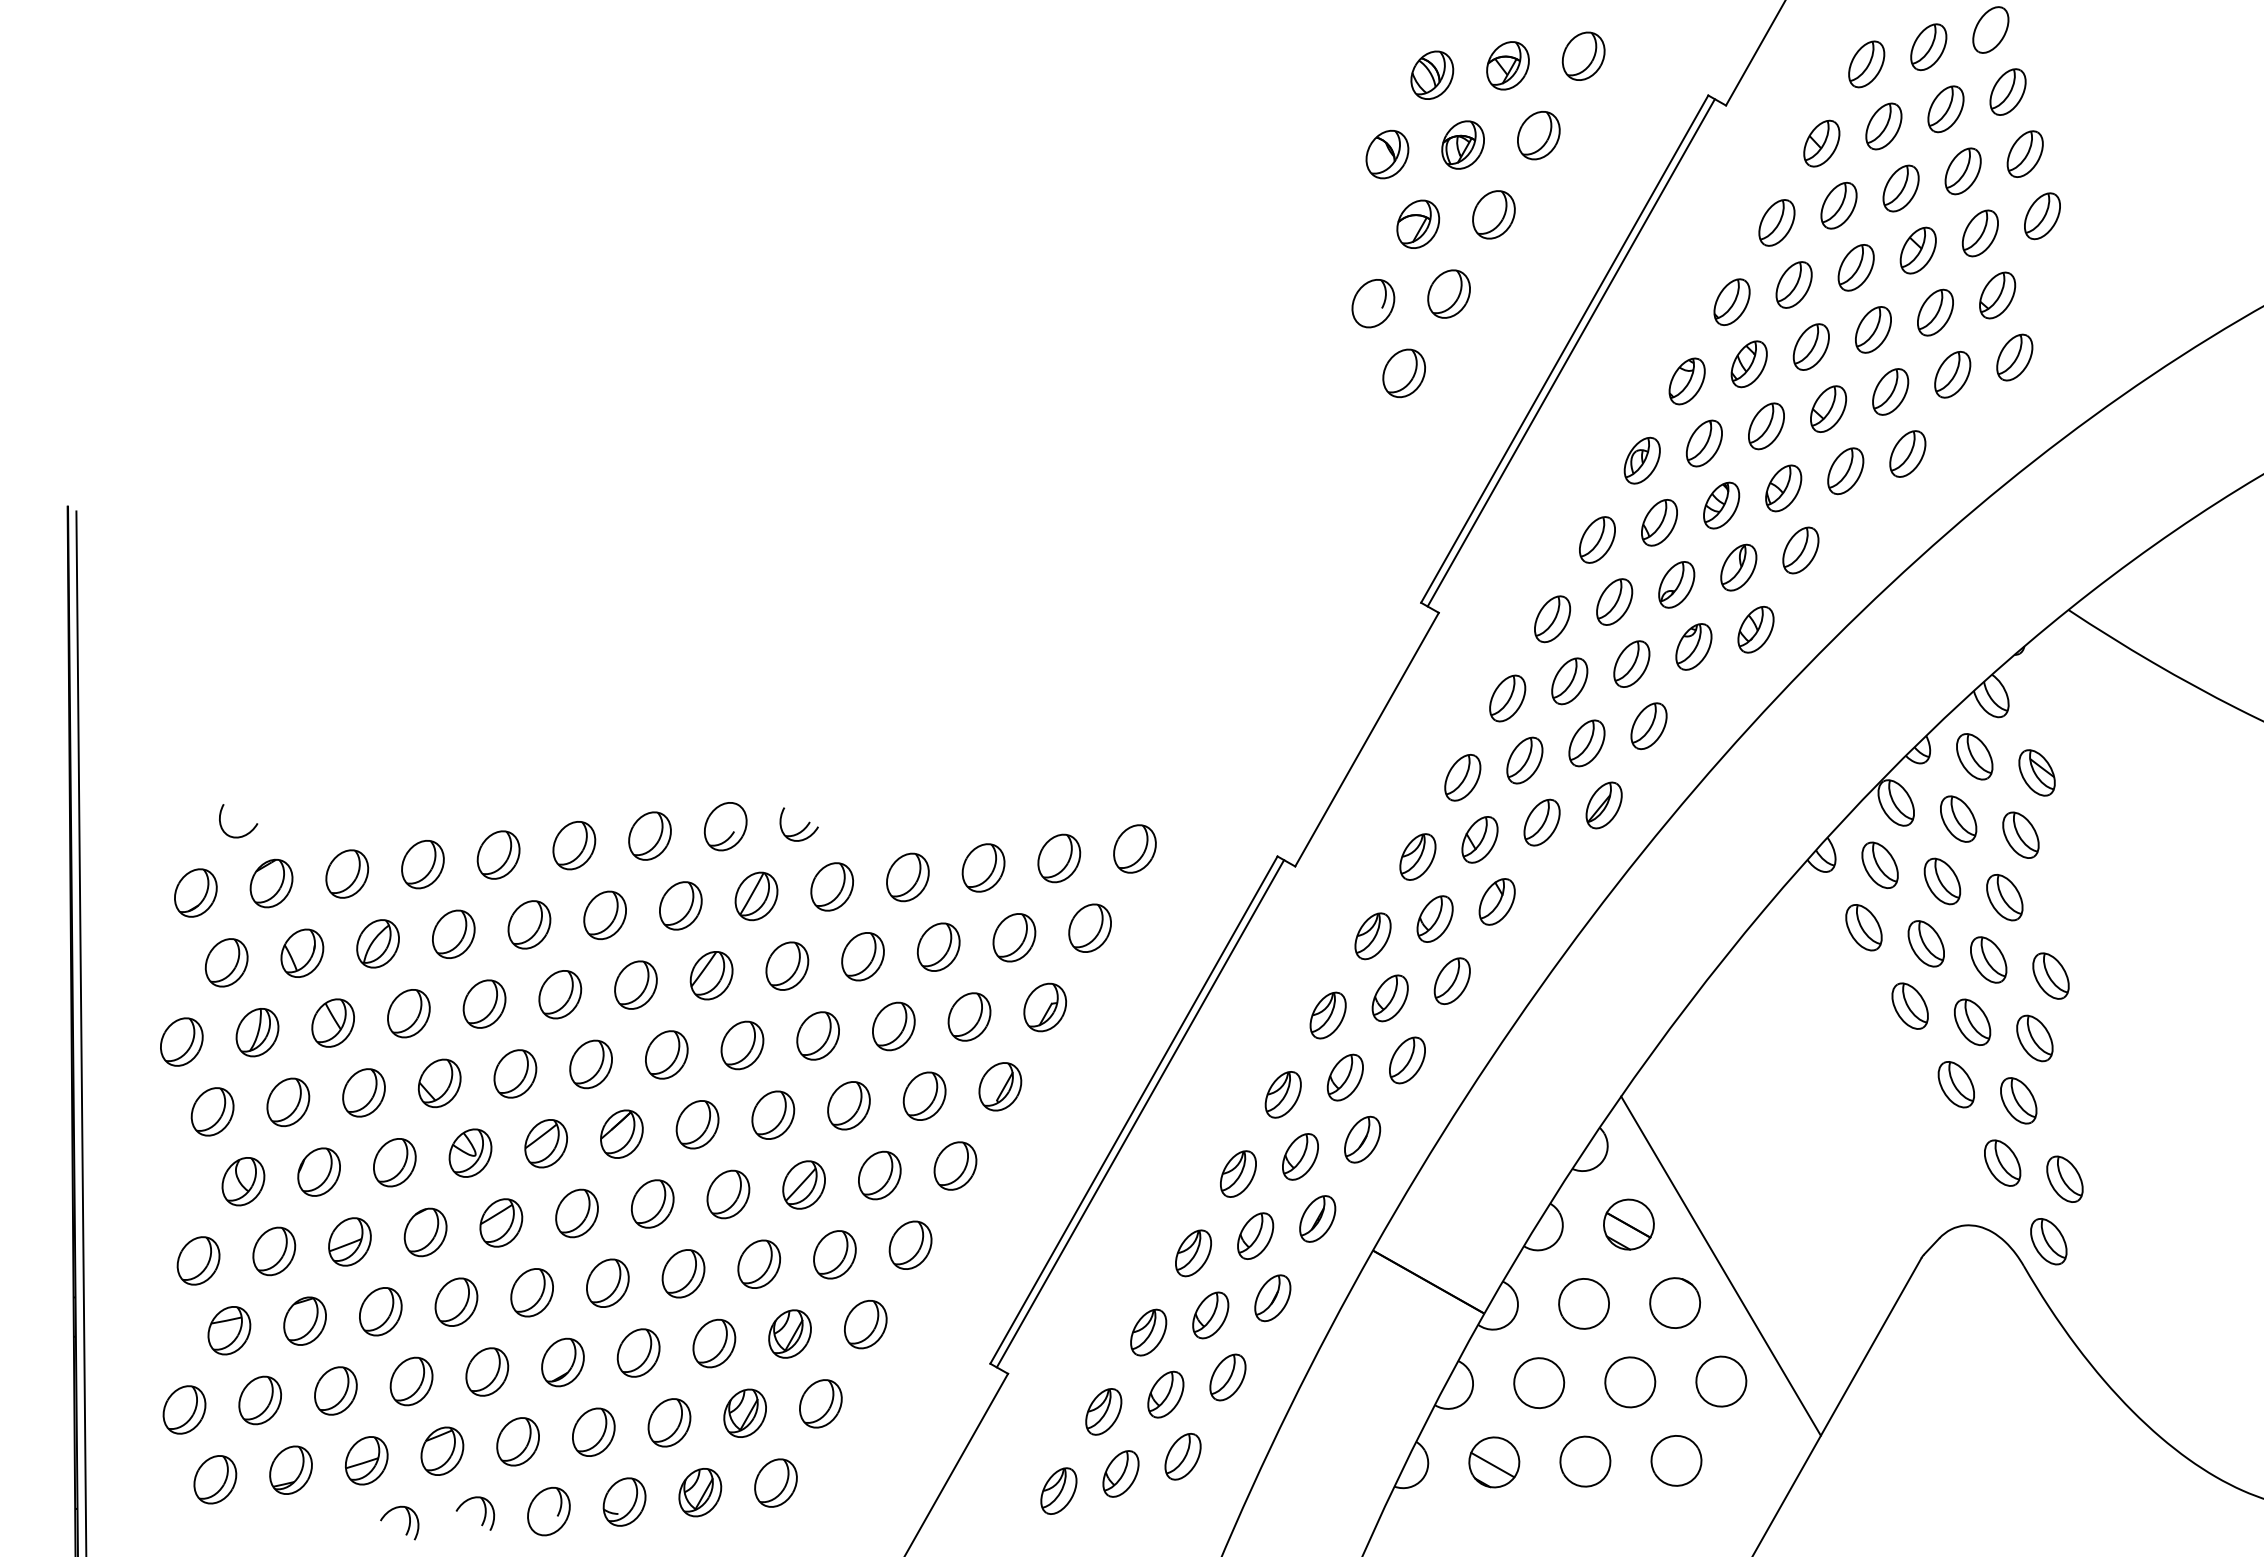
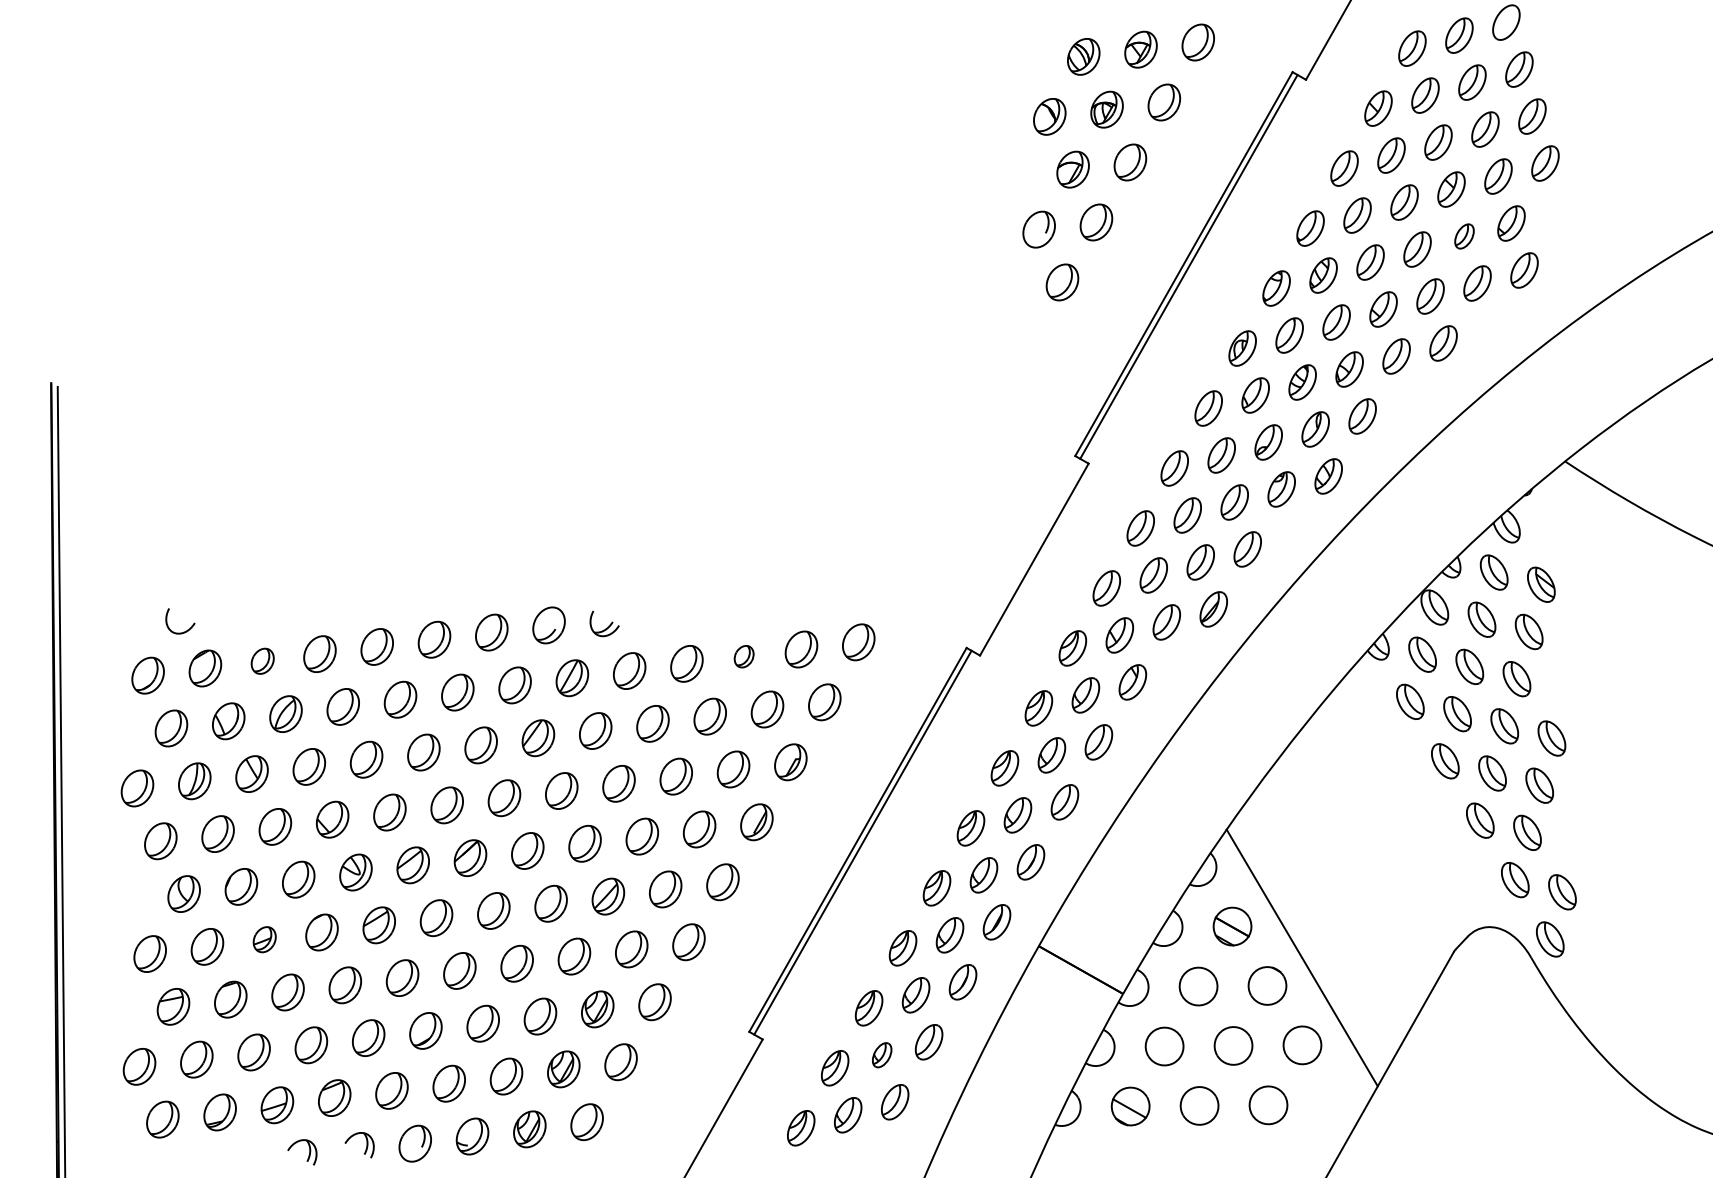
part: (1935, 312) -> (1464, 236), size x0.7
part: (983, 867) -> (744, 656), size x0.6
part: (347, 873) -> (262, 660), size x0.7
part: (349, 1241) -> (264, 939), size x0.7
part: (1165, 1394) -> (881, 1055), size x0.7

